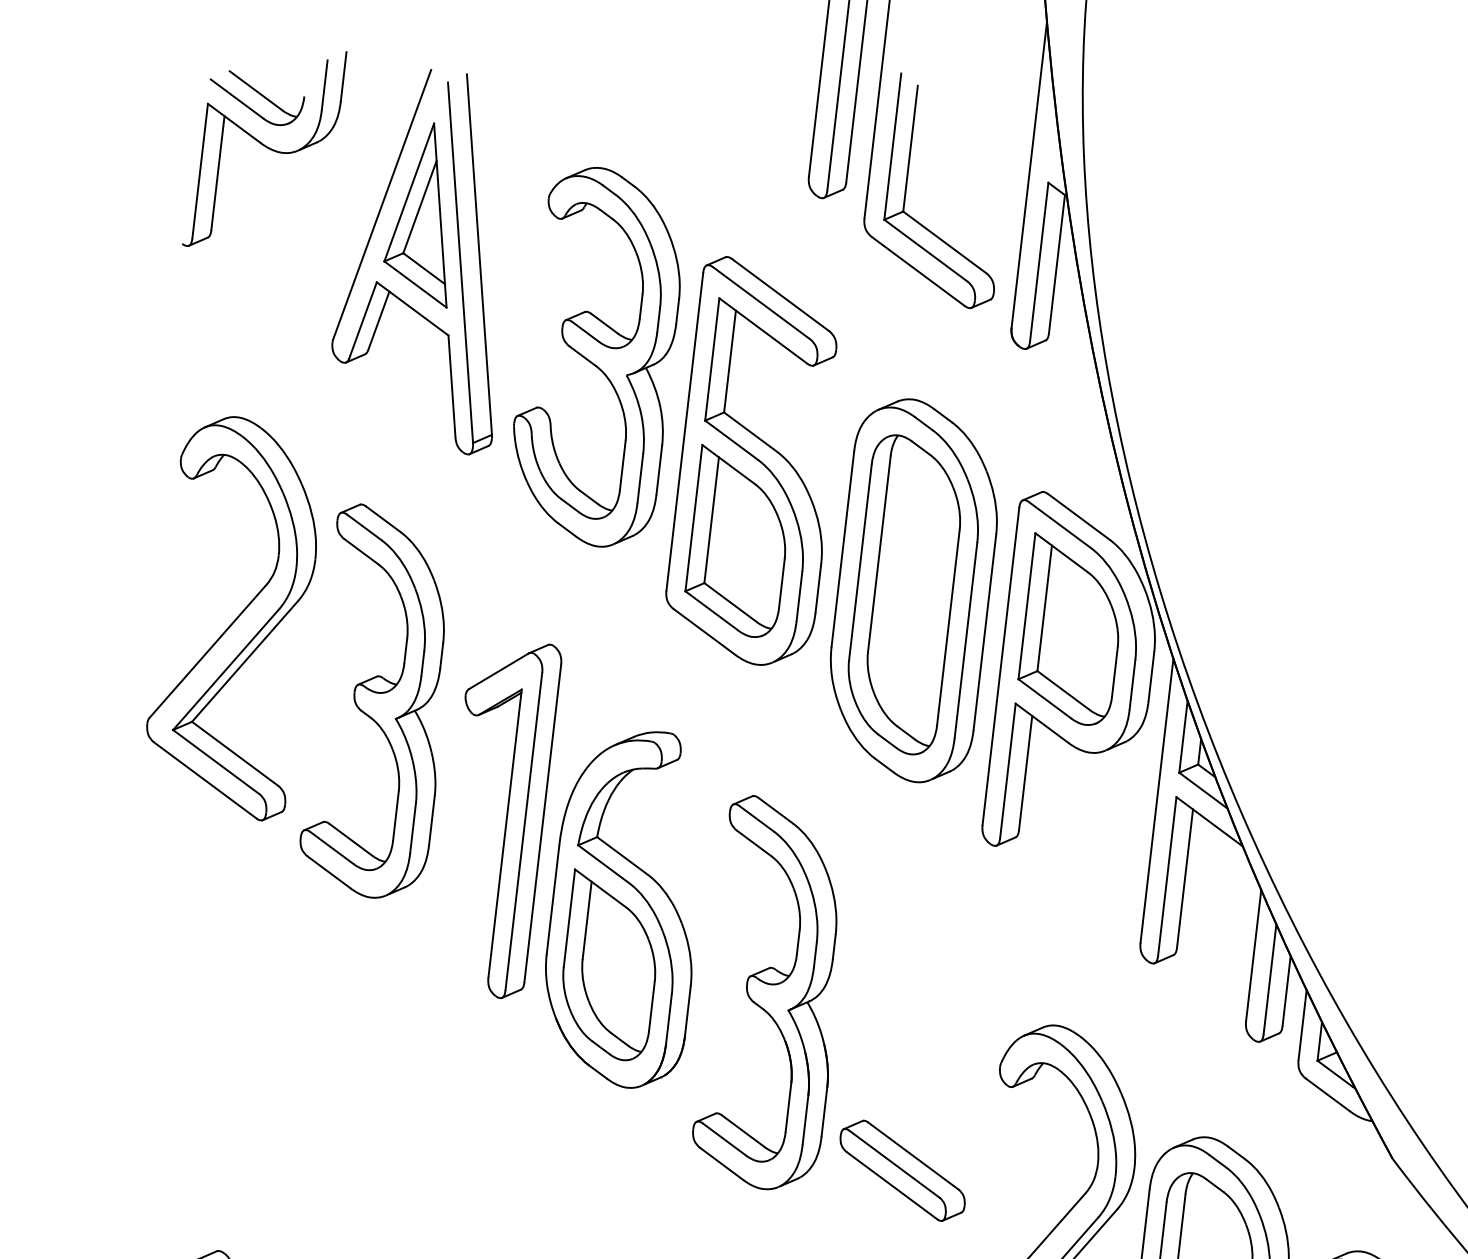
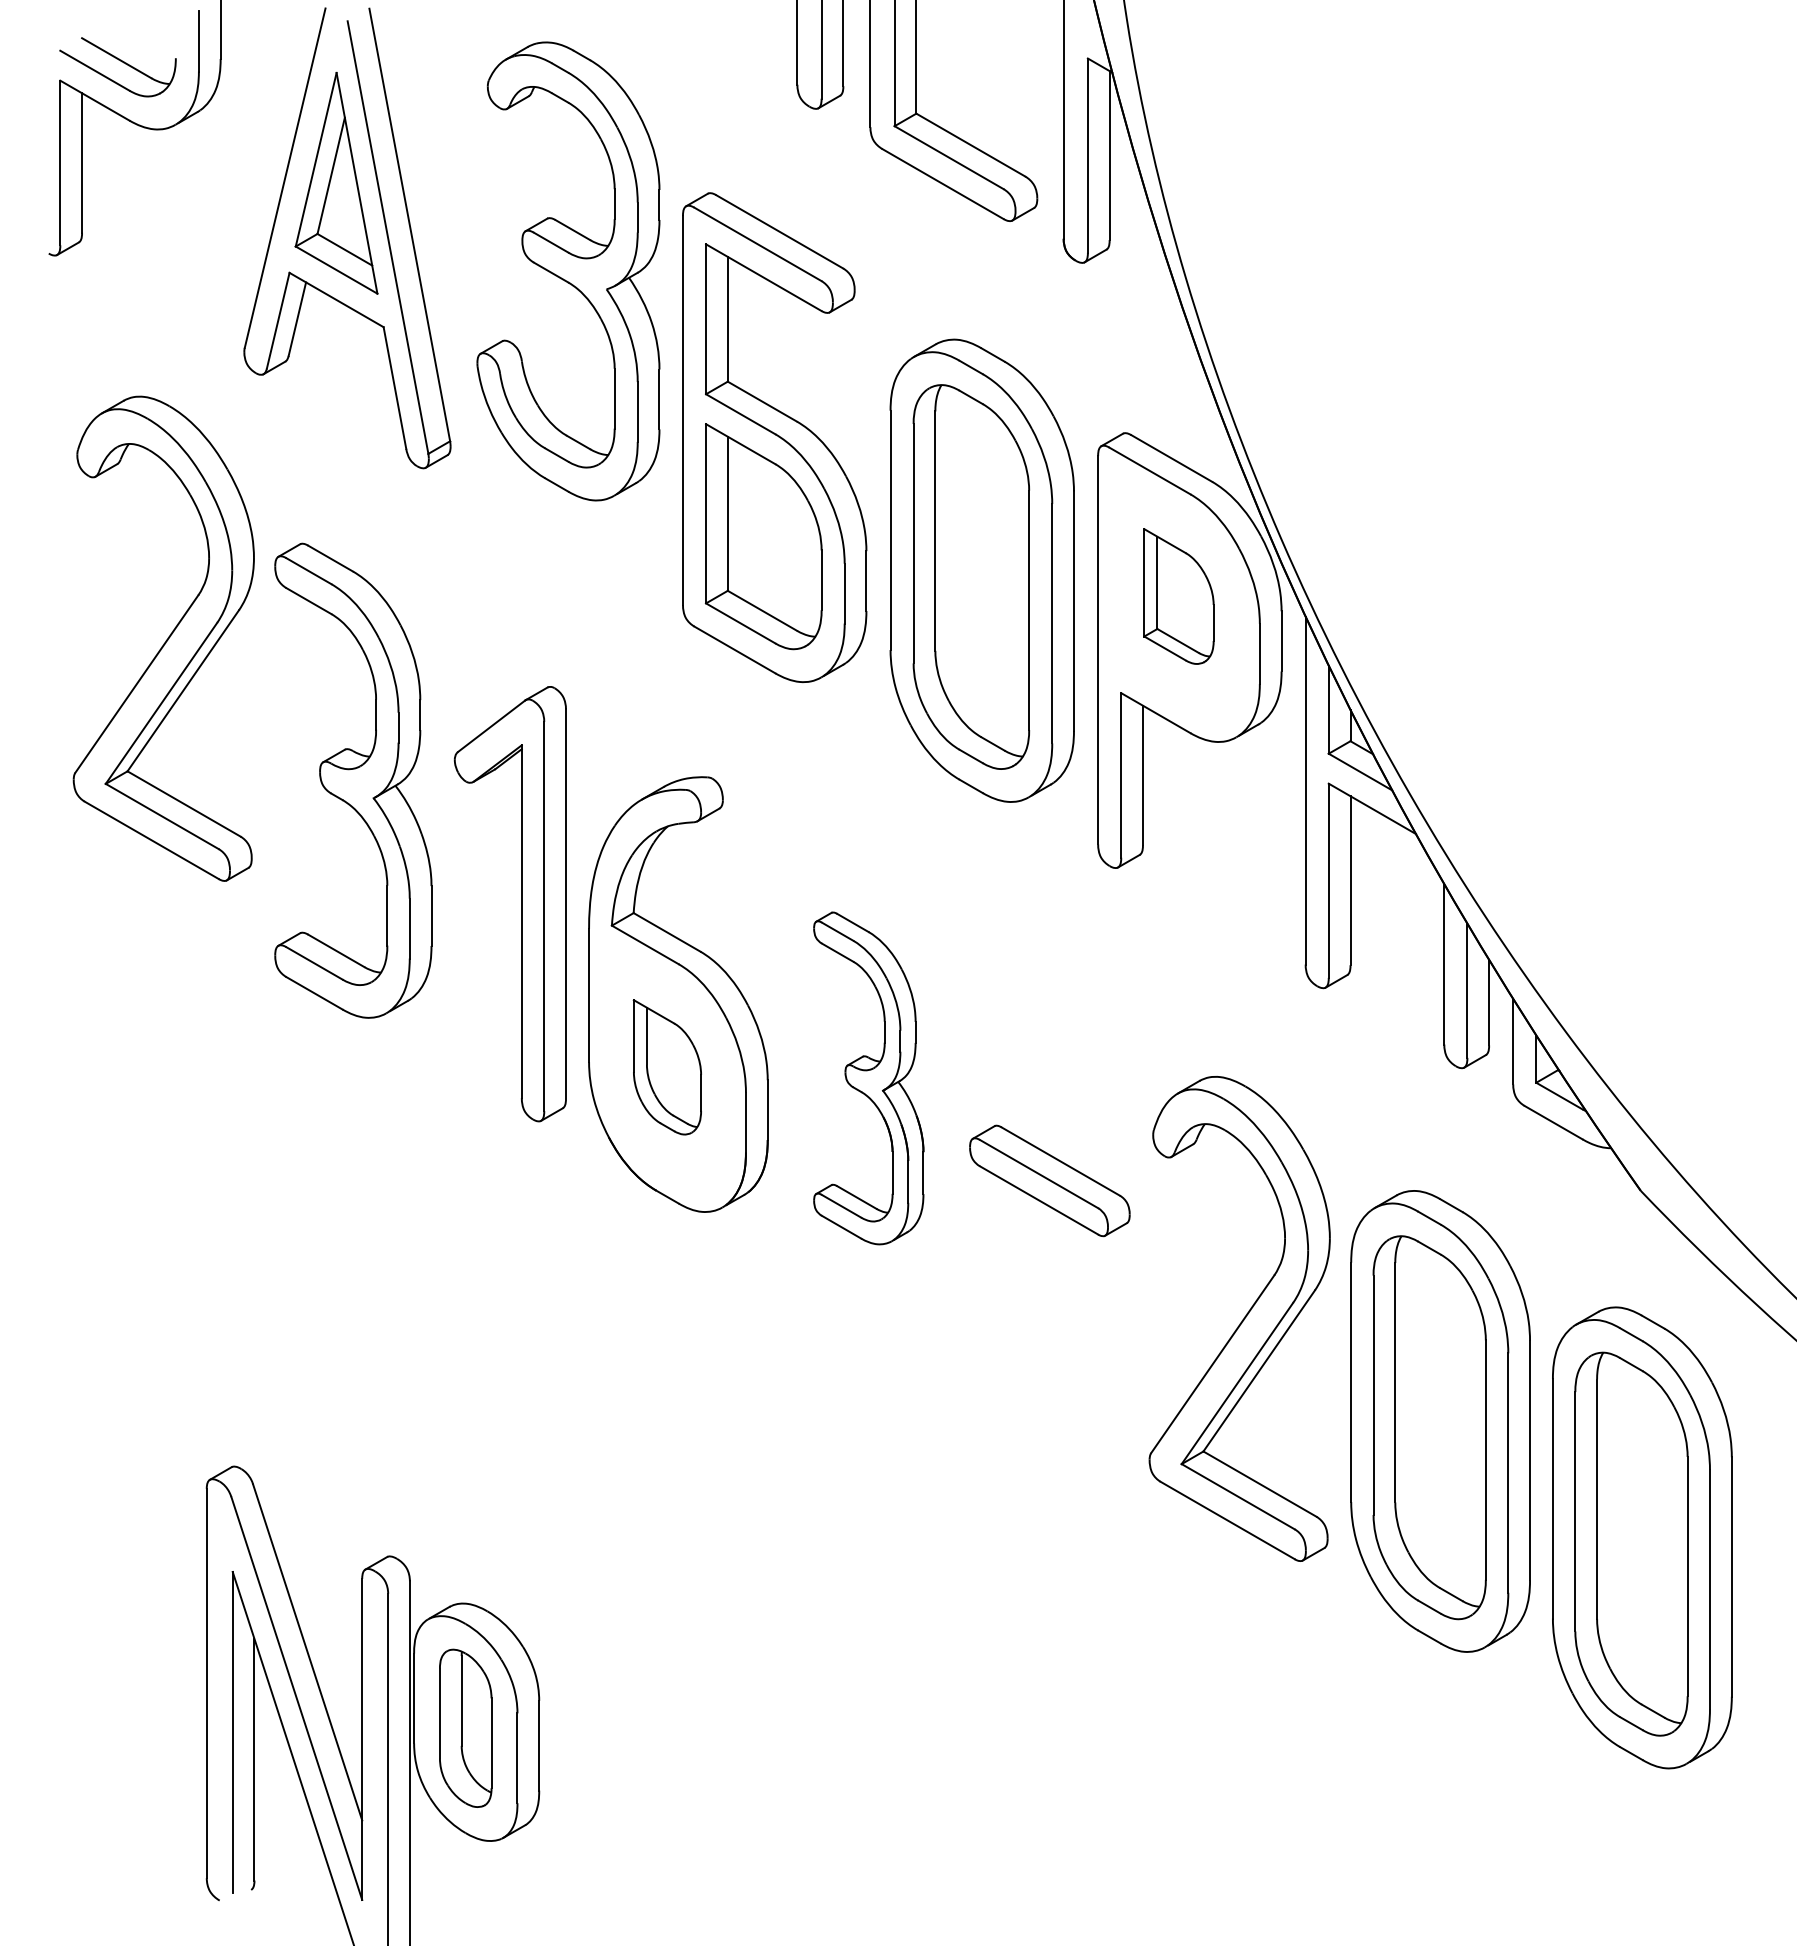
part: (597, 357) -> (568, 271), moved
part: (233, 616) -> (163, 638), moved
part: (1071, 630) -> (1178, 596), size x0.6
part: (610, 966) -> (667, 1067), size x0.6
part: (773, 994) -> (868, 1078), size x0.7
part: (902, 1170) -> (1049, 1180), moved

